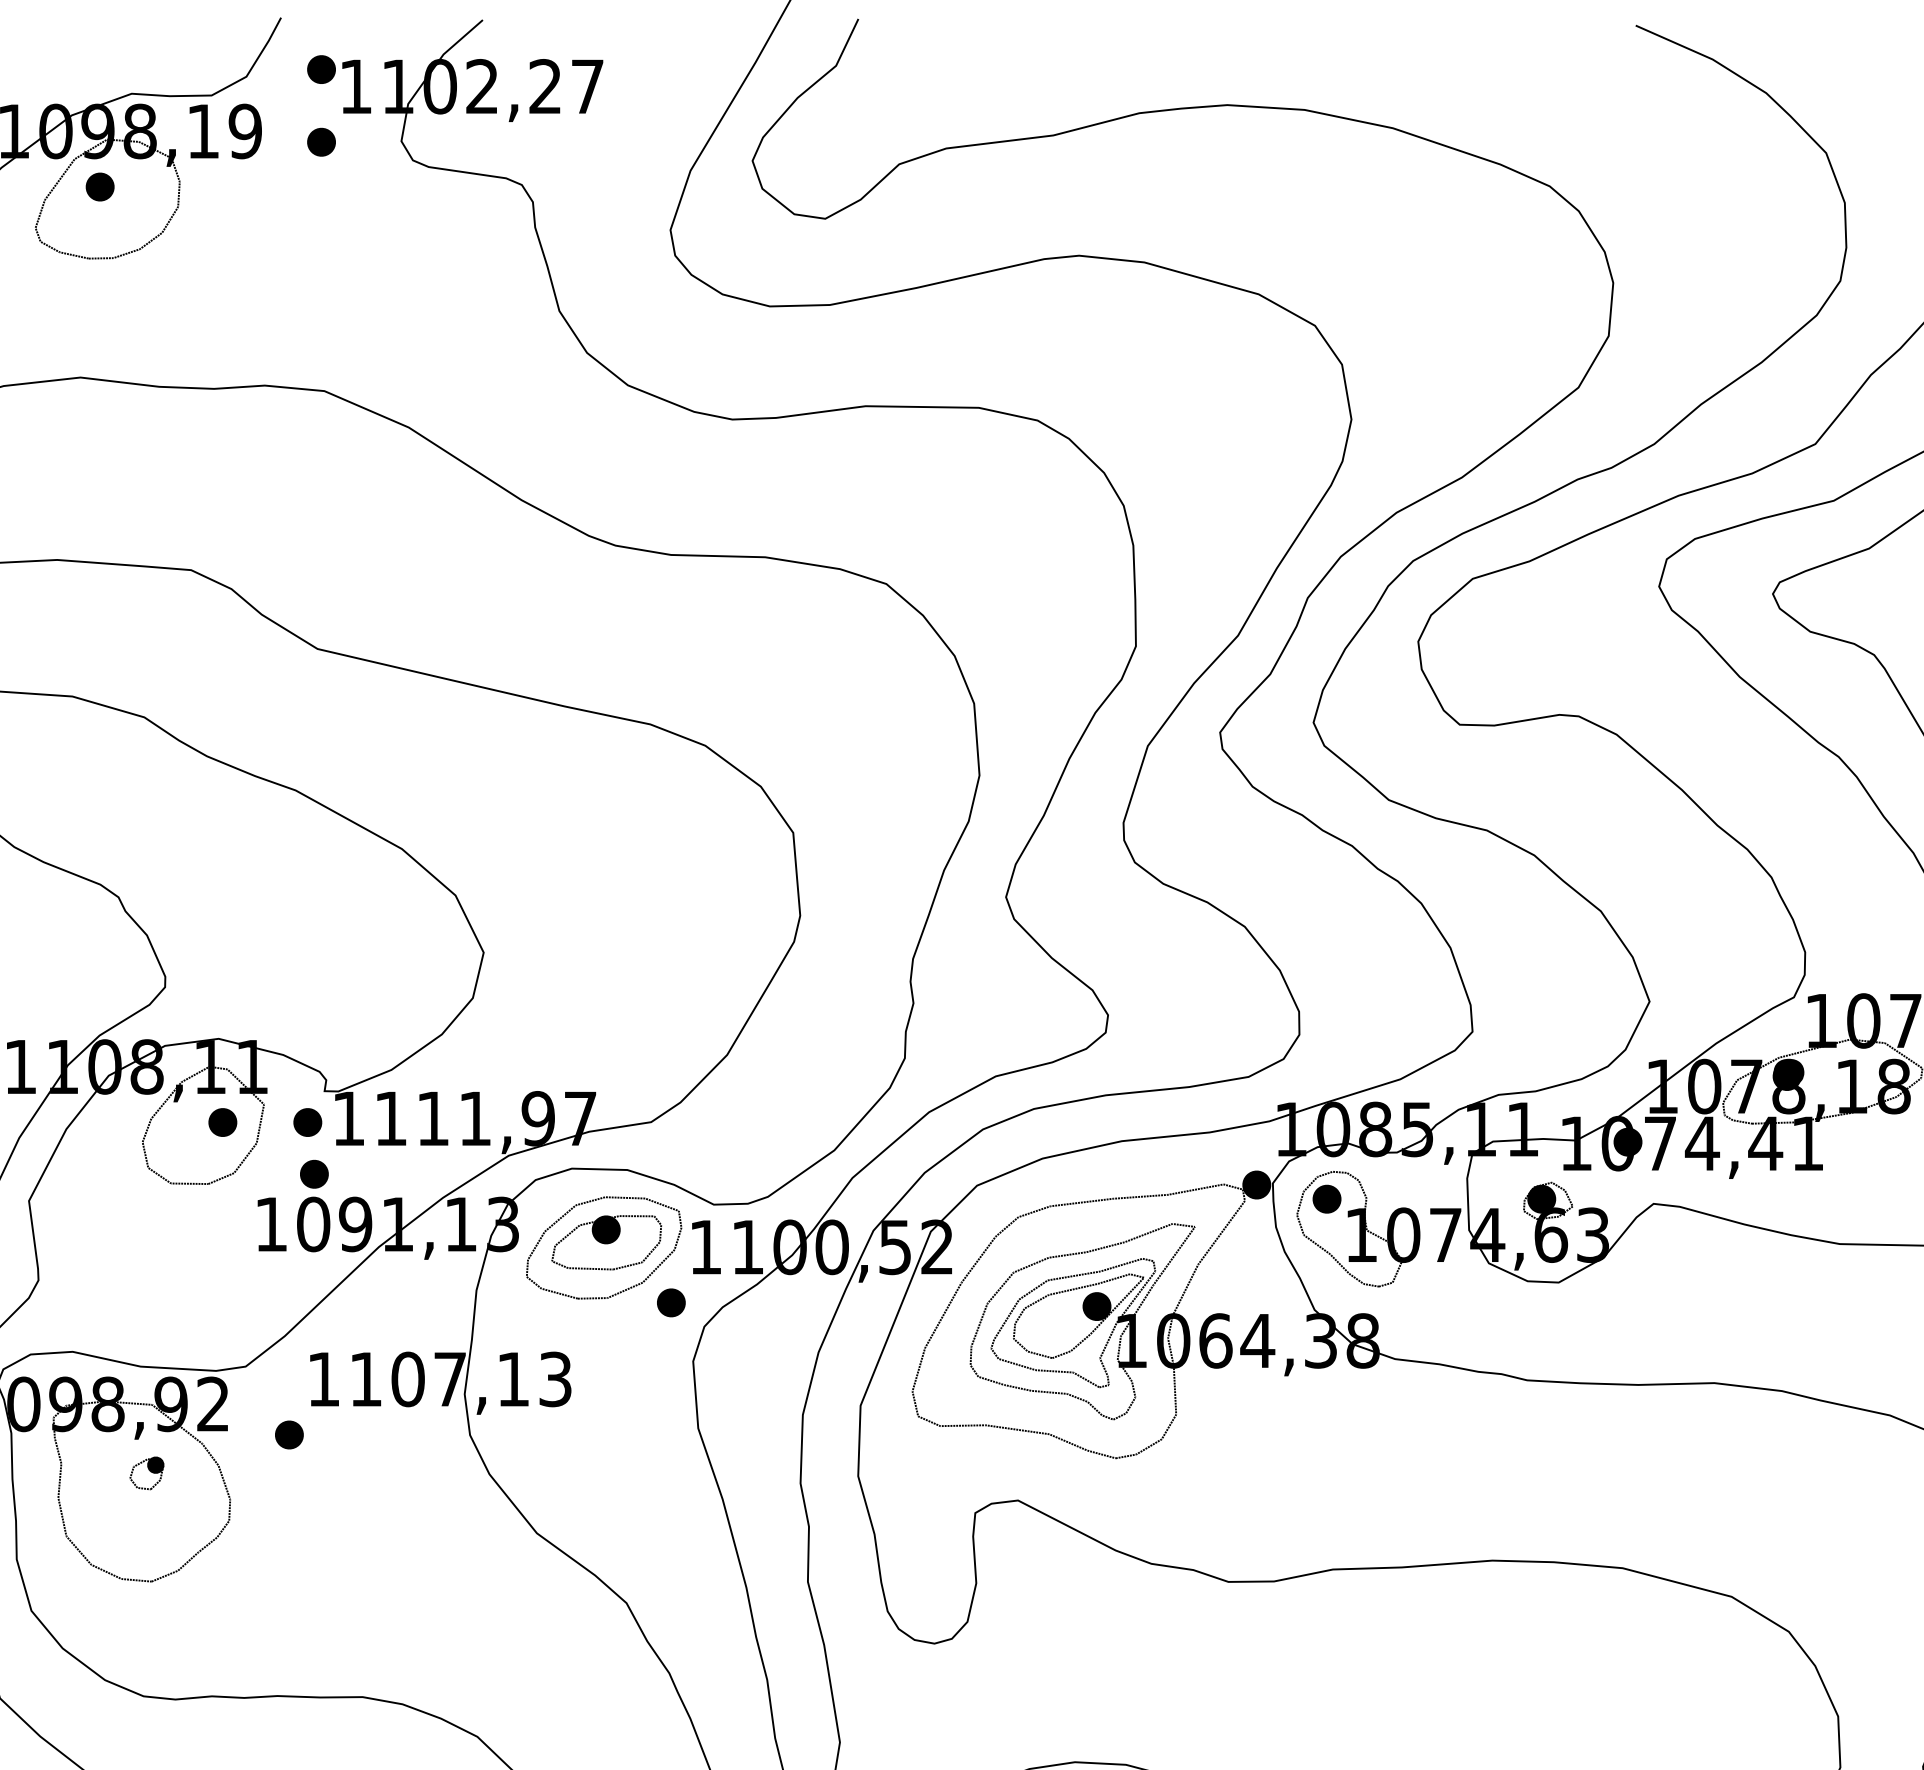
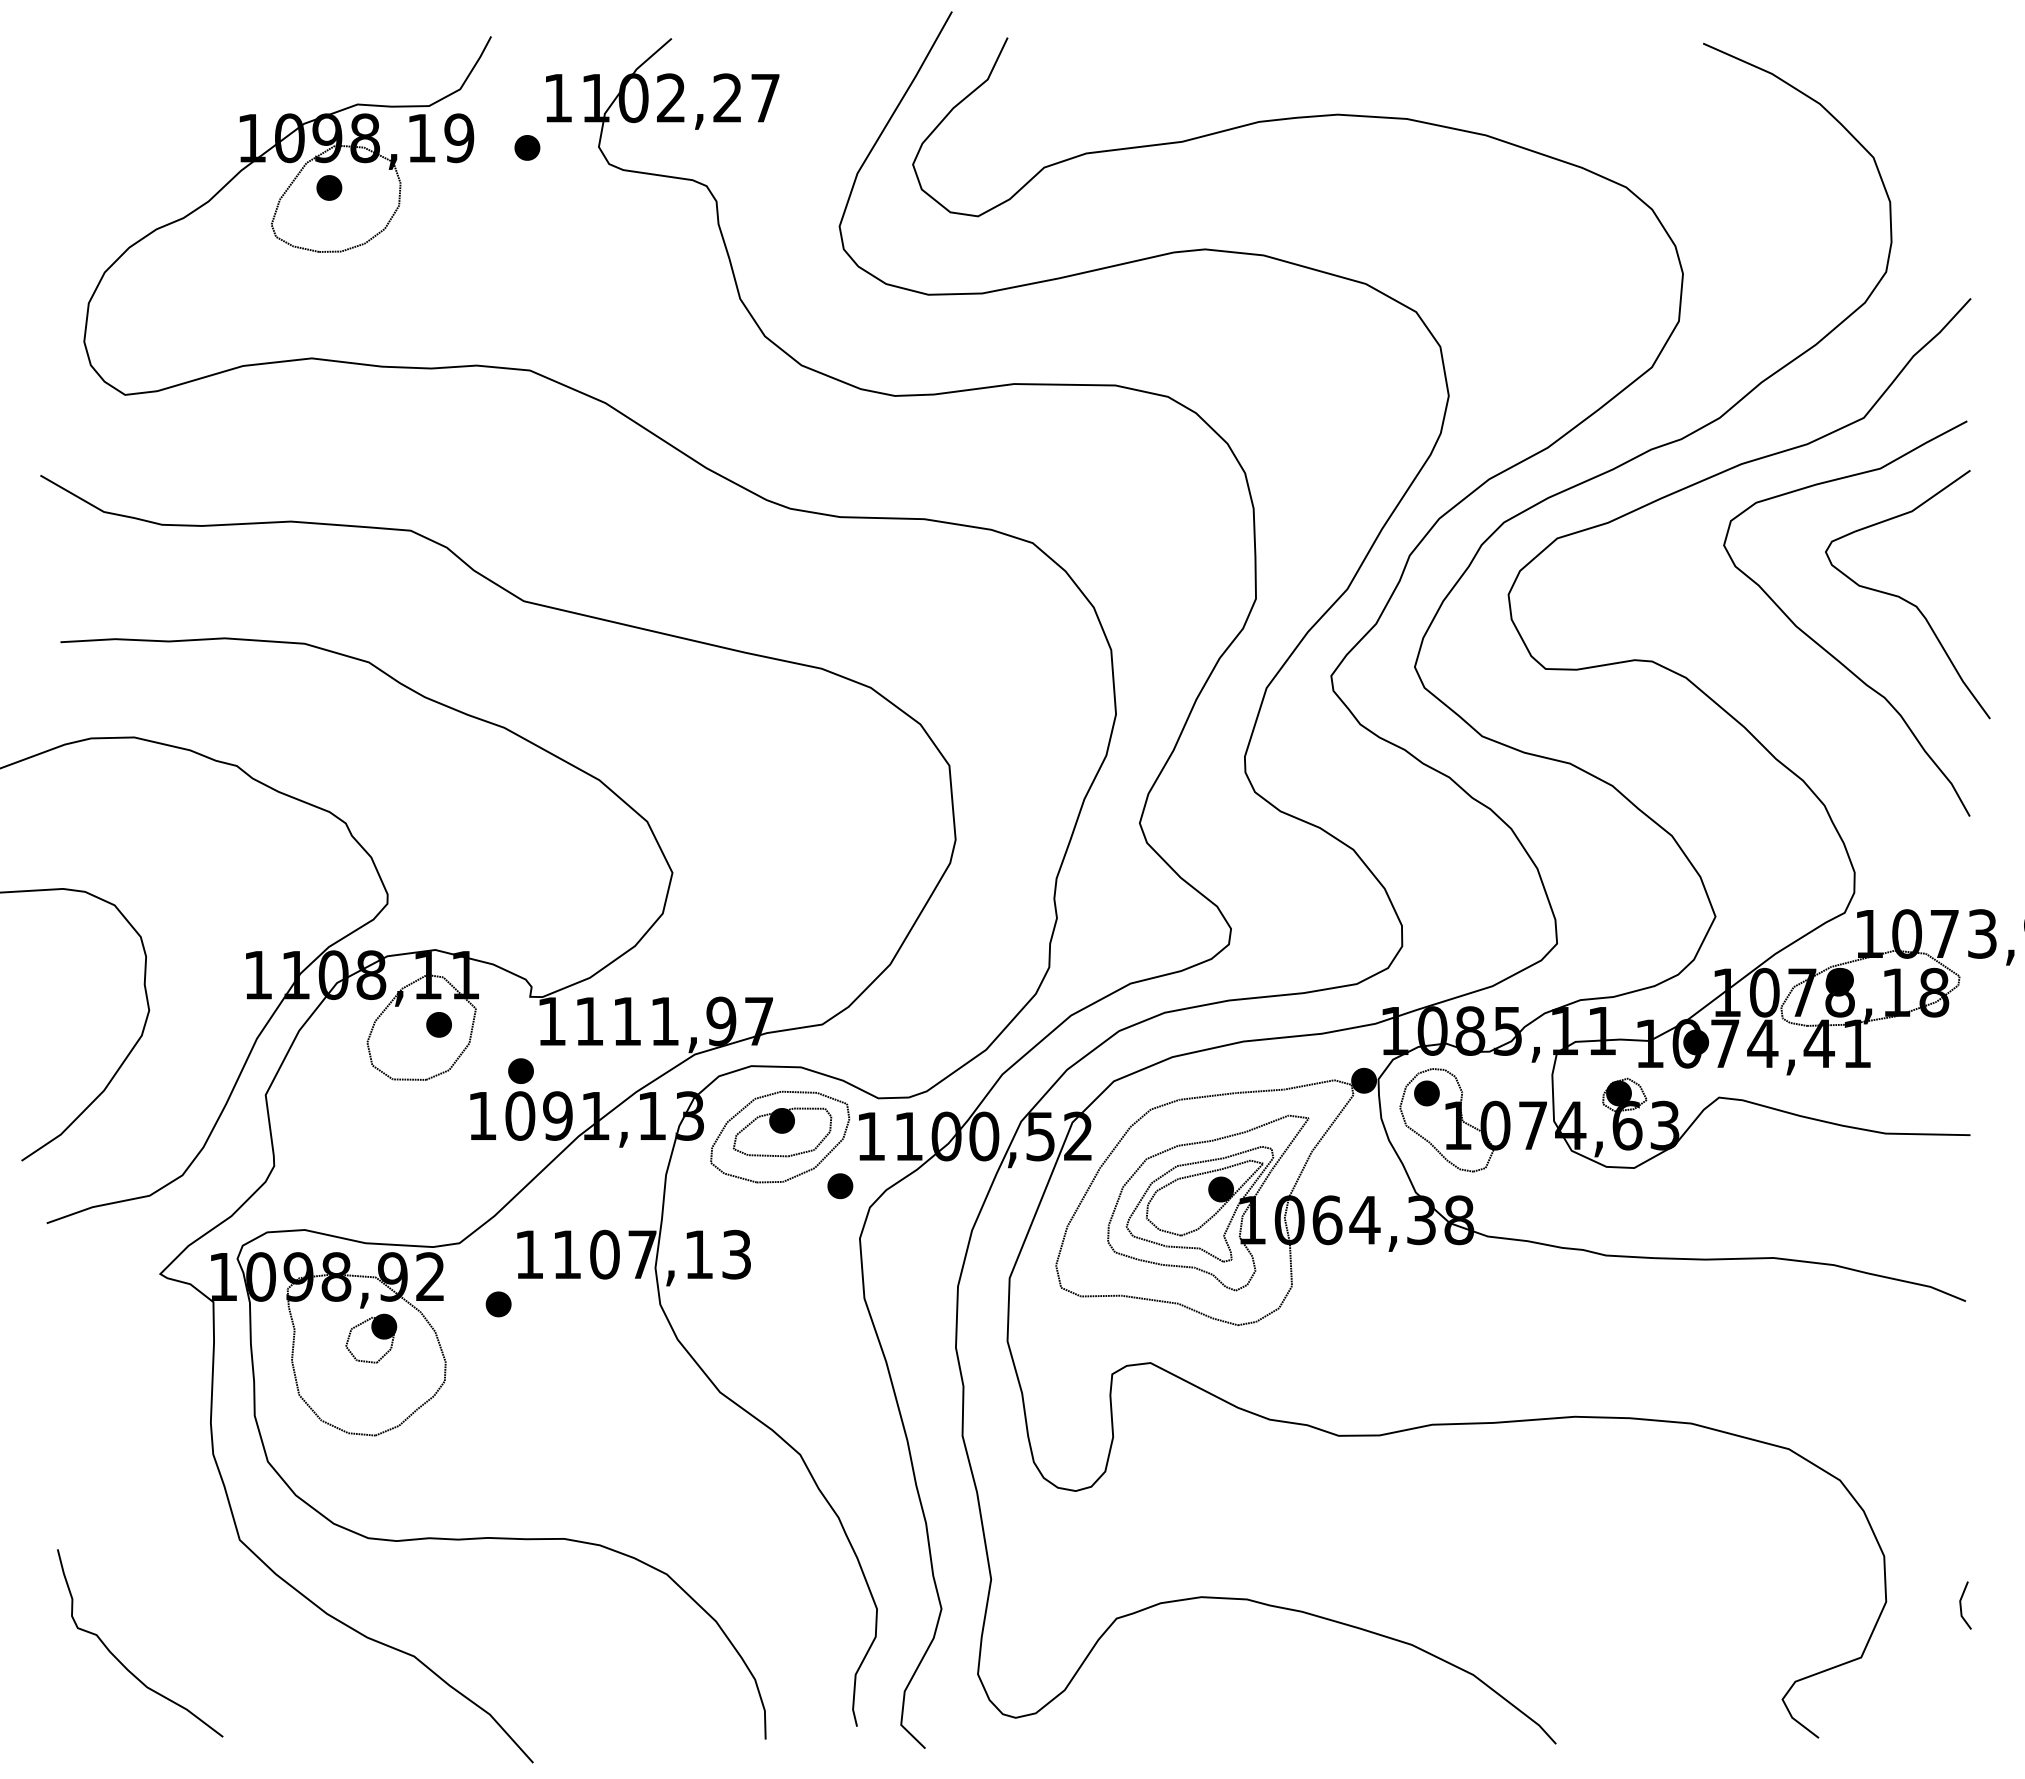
part: (321, 69) -> (527, 82), removed
part: (307, 1122) -> (514, 1024), removed
part: (147, 1473) -> (371, 1338), size x1.67

